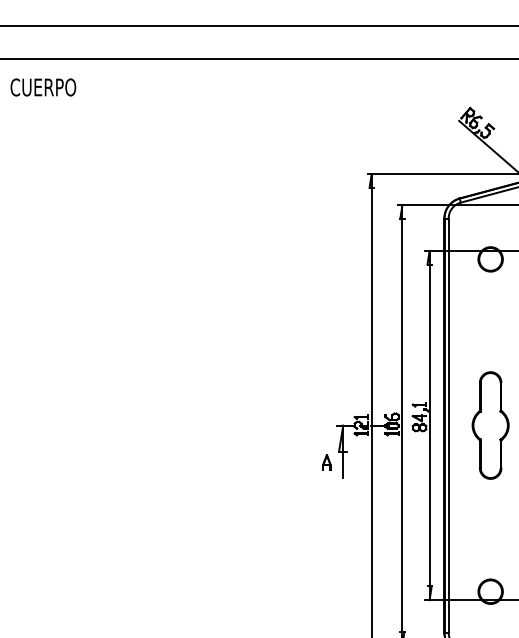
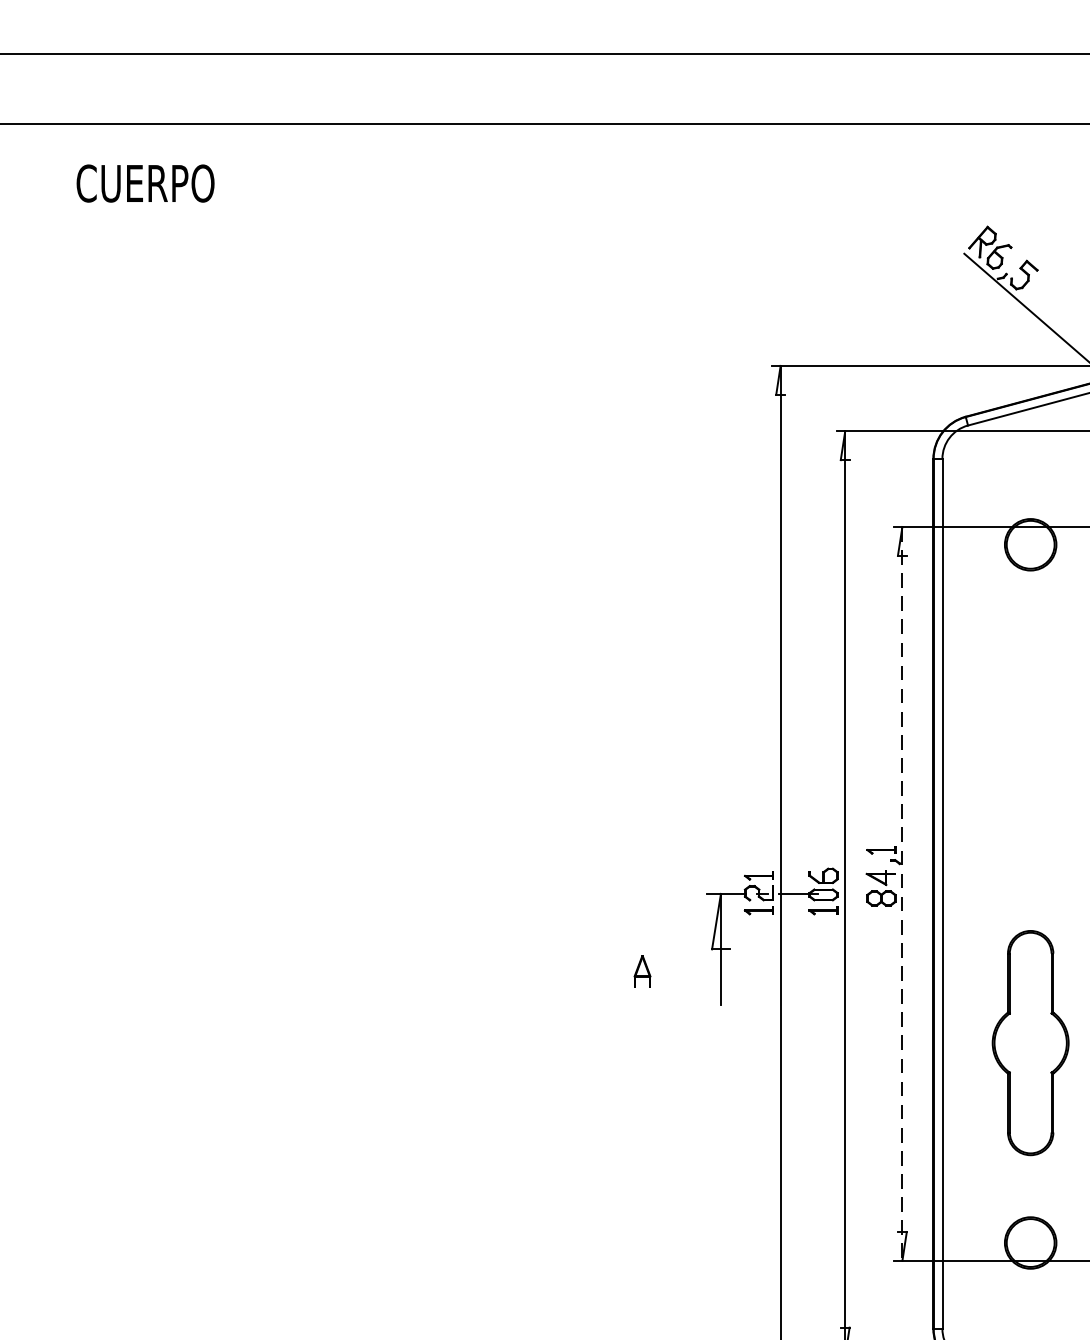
text: (43, 87) -> (145, 183), moved
line: (429, 425) -> (902, 893), solid -> dashed
part: (490, 425) -> (1030, 1042), moved
part: (326, 462) -> (641, 971), moved

